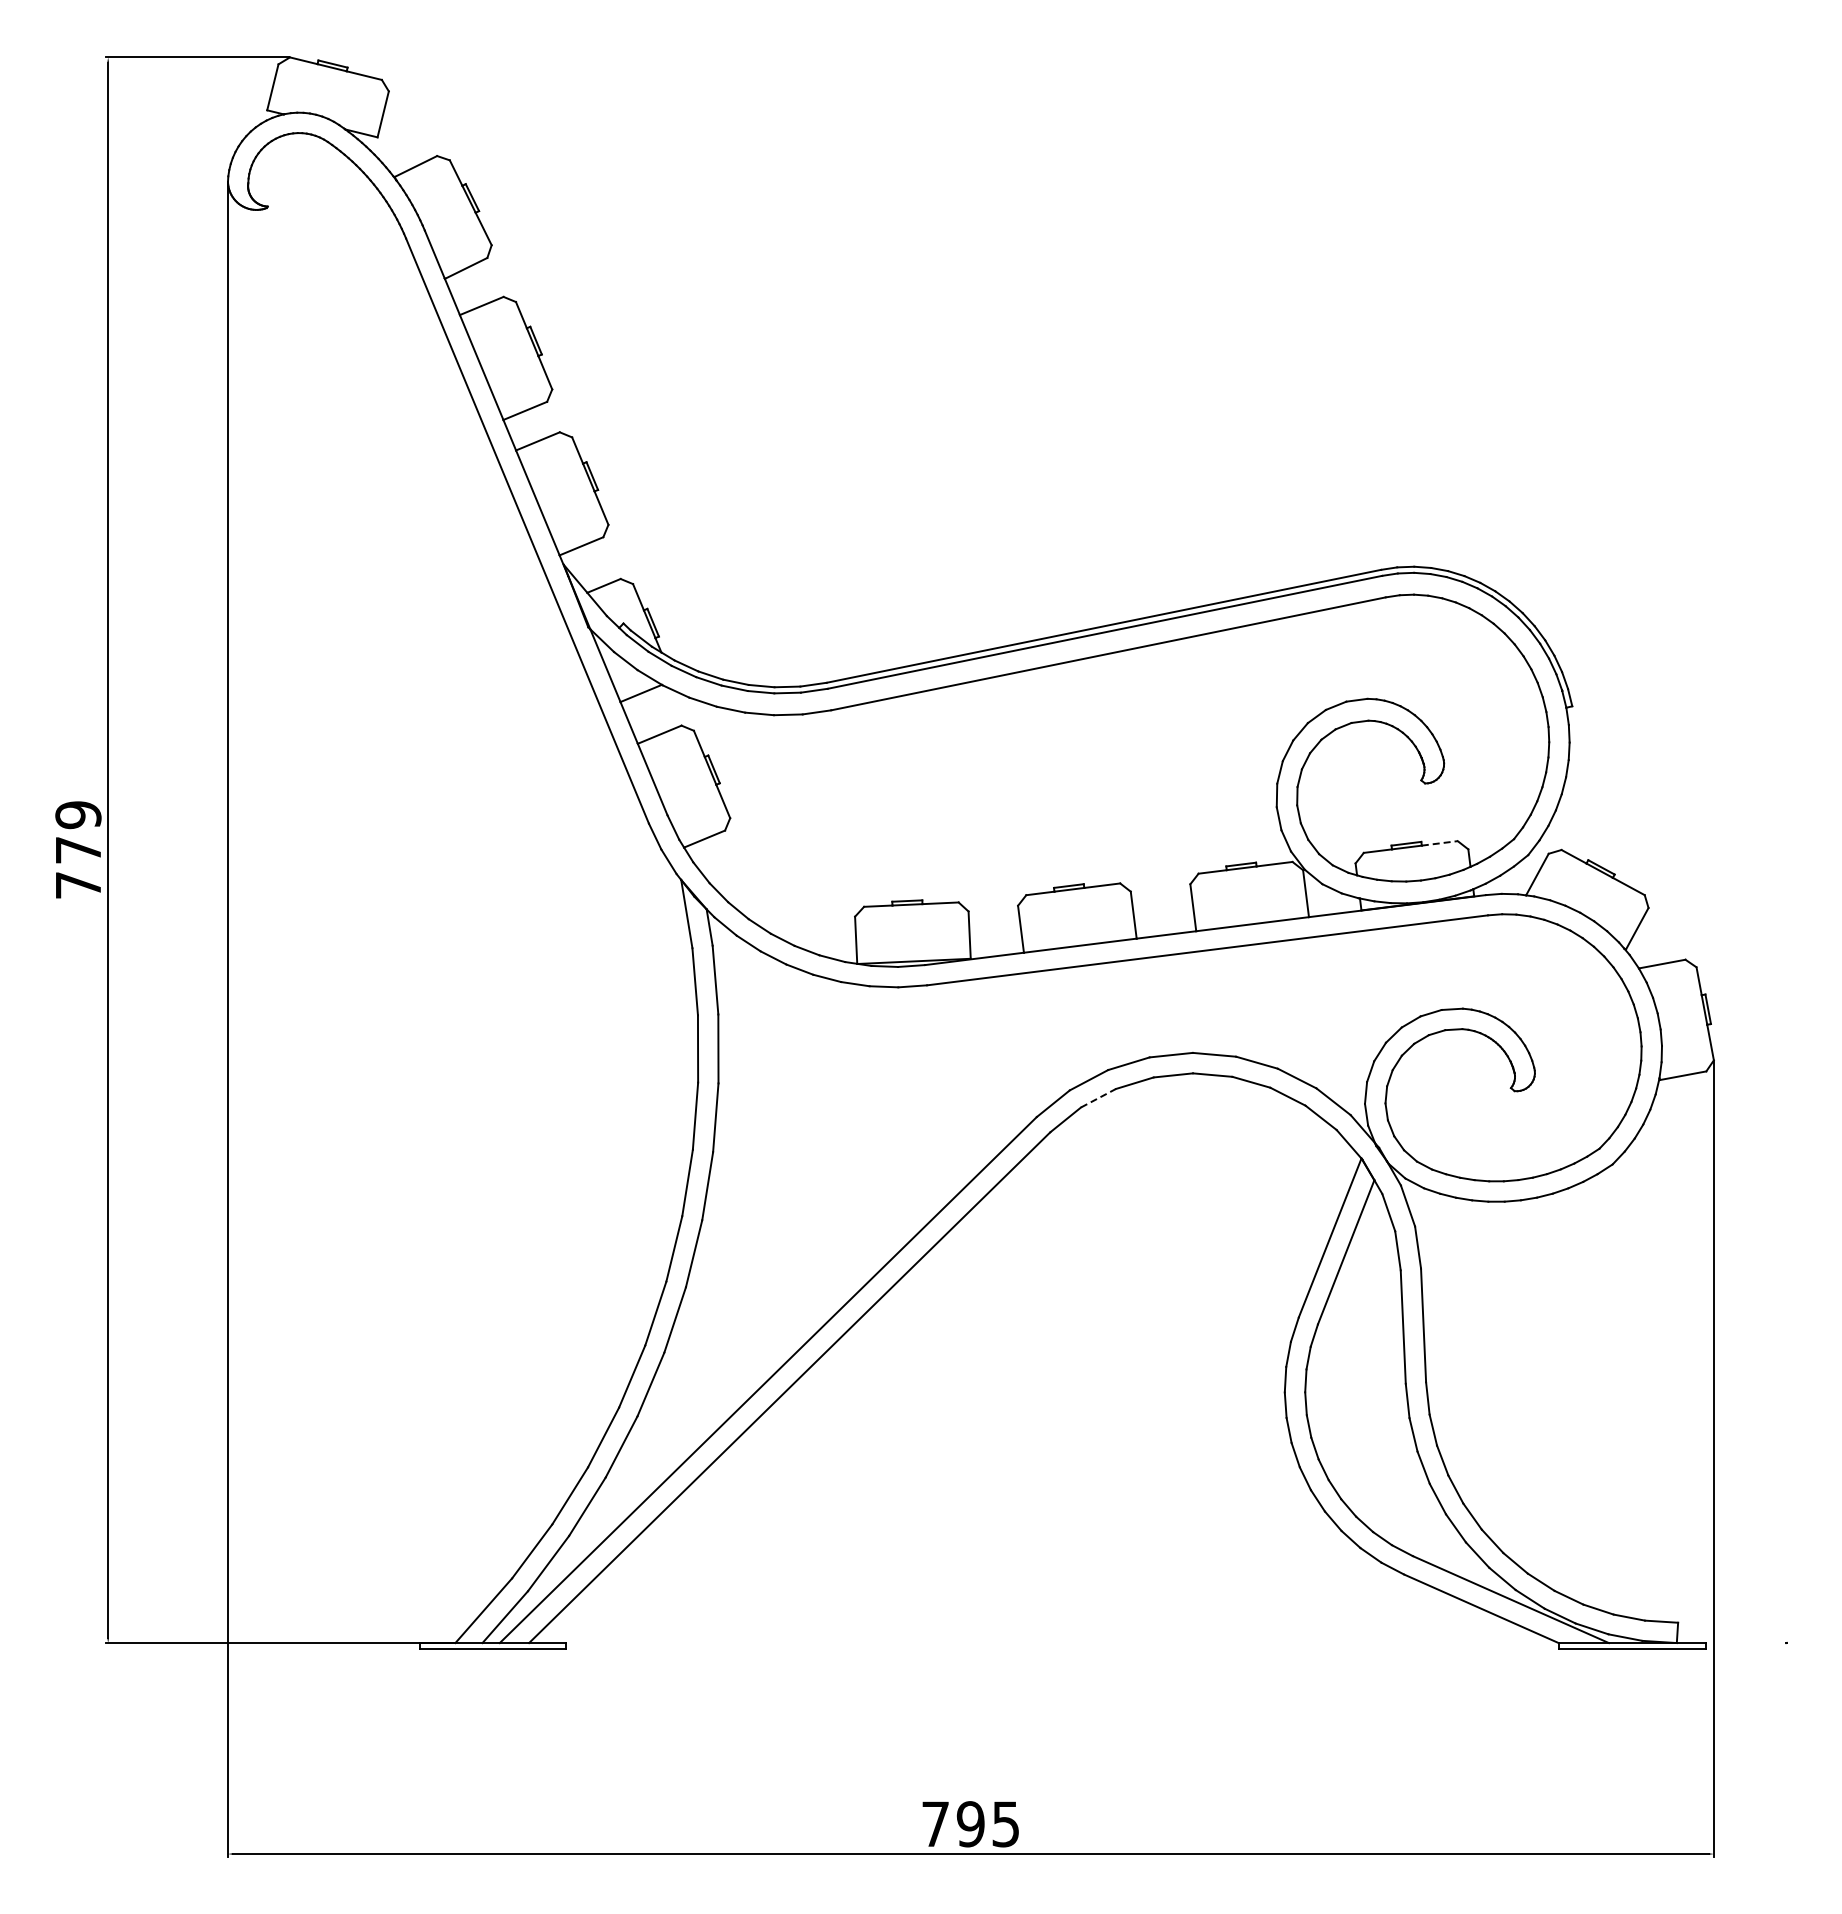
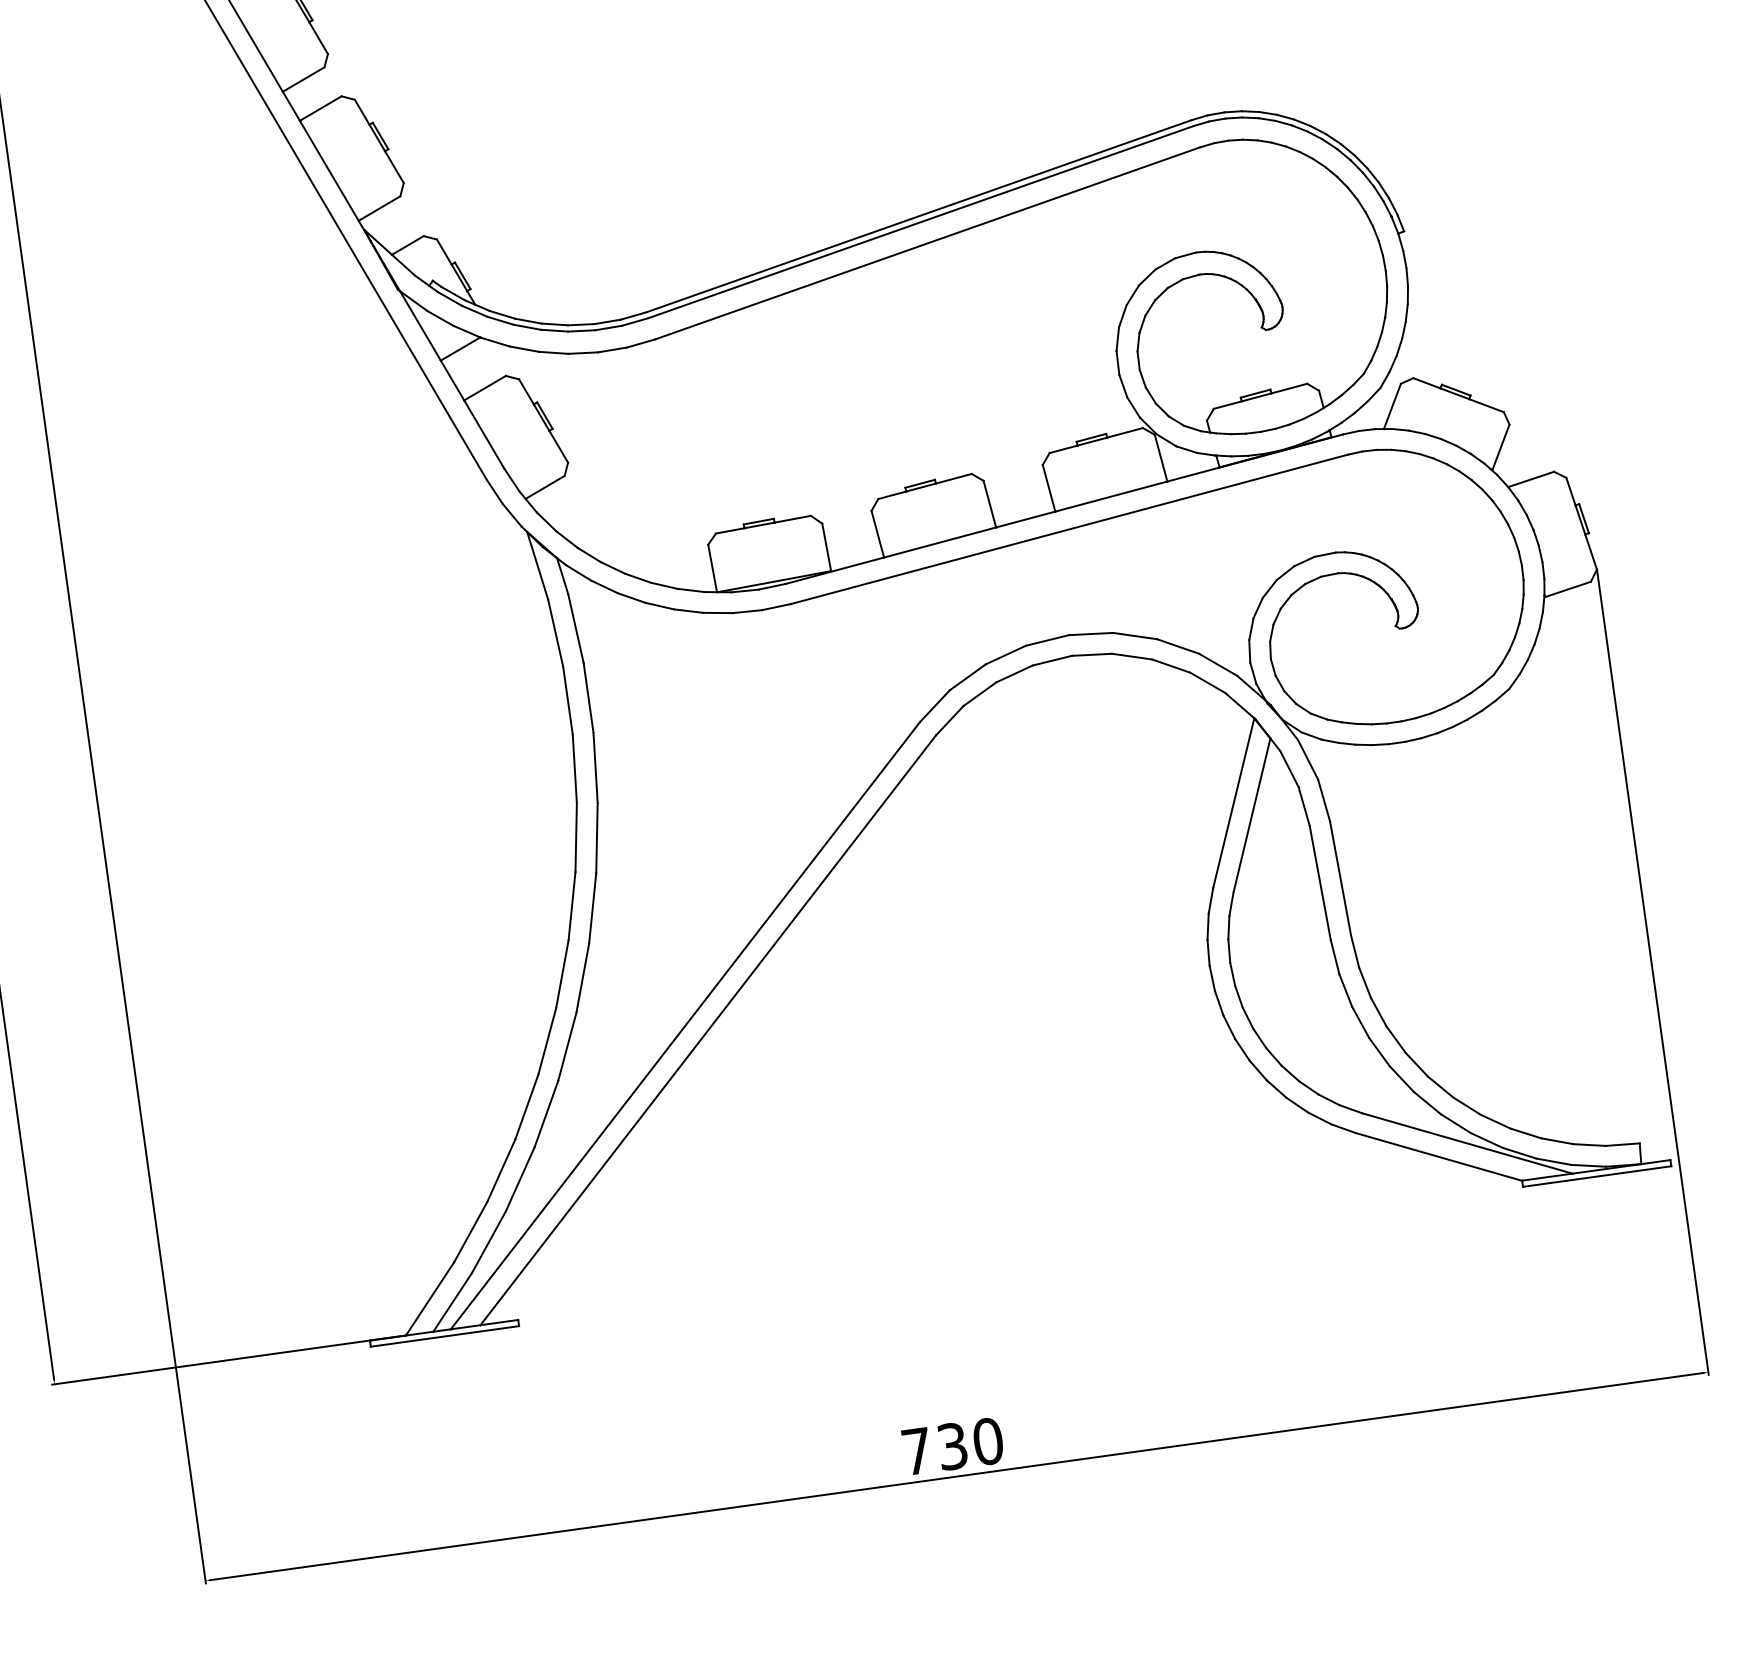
line: (1440, 843) -> (1290, 388), dashed -> solid
line: (1098, 1098) -> (979, 694), dashed -> solid
text: (987, 1824) -> (969, 1444), 795 -> 730

